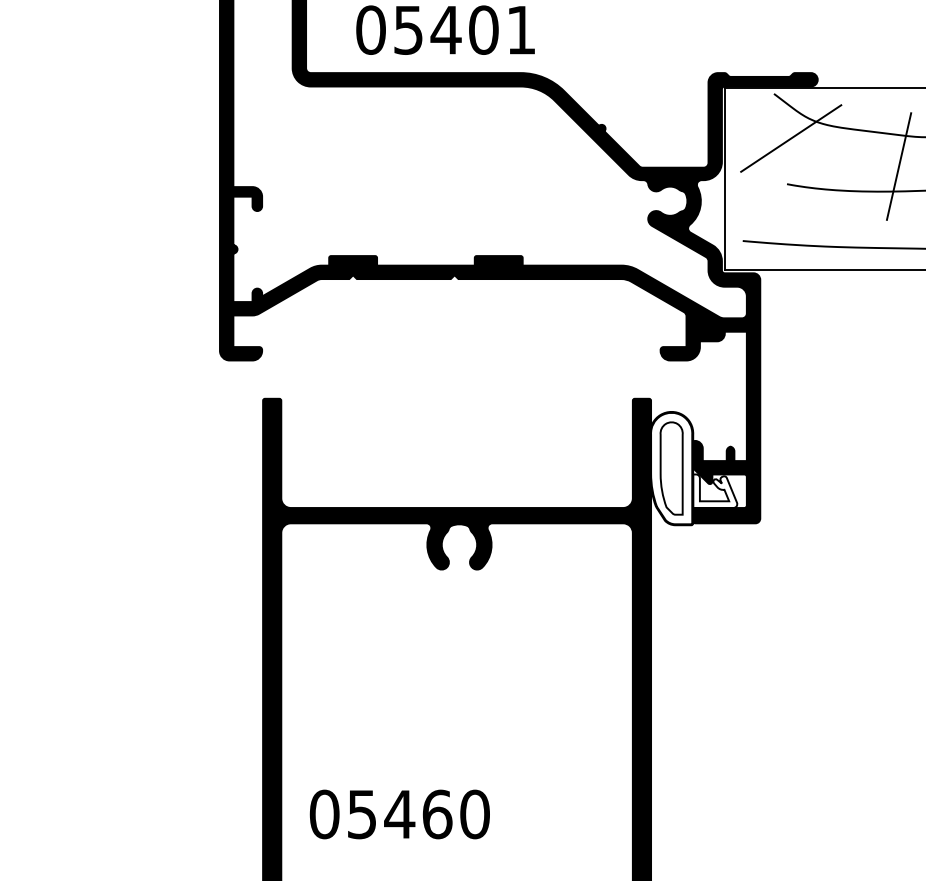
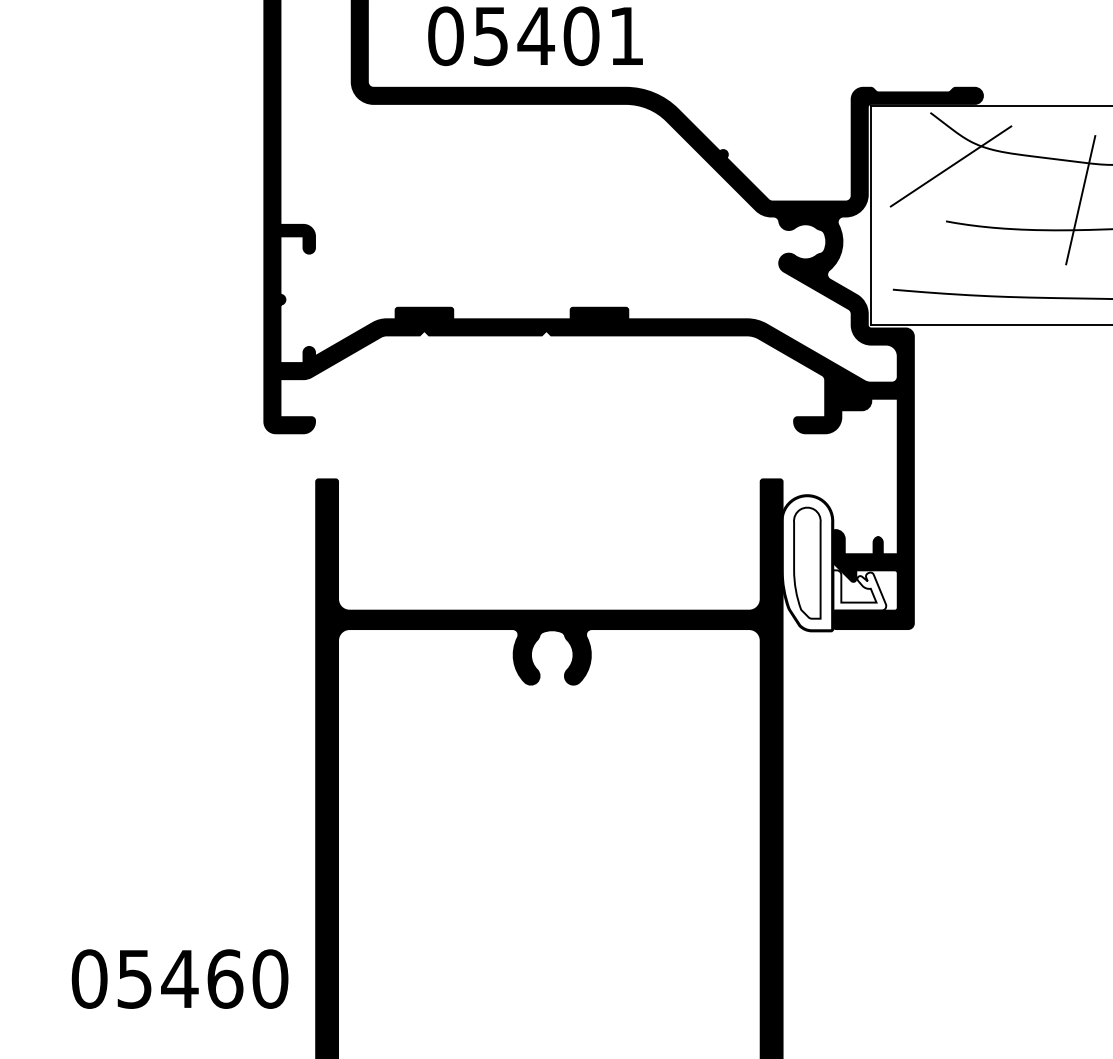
text: (399, 814) -> (179, 979), moved

